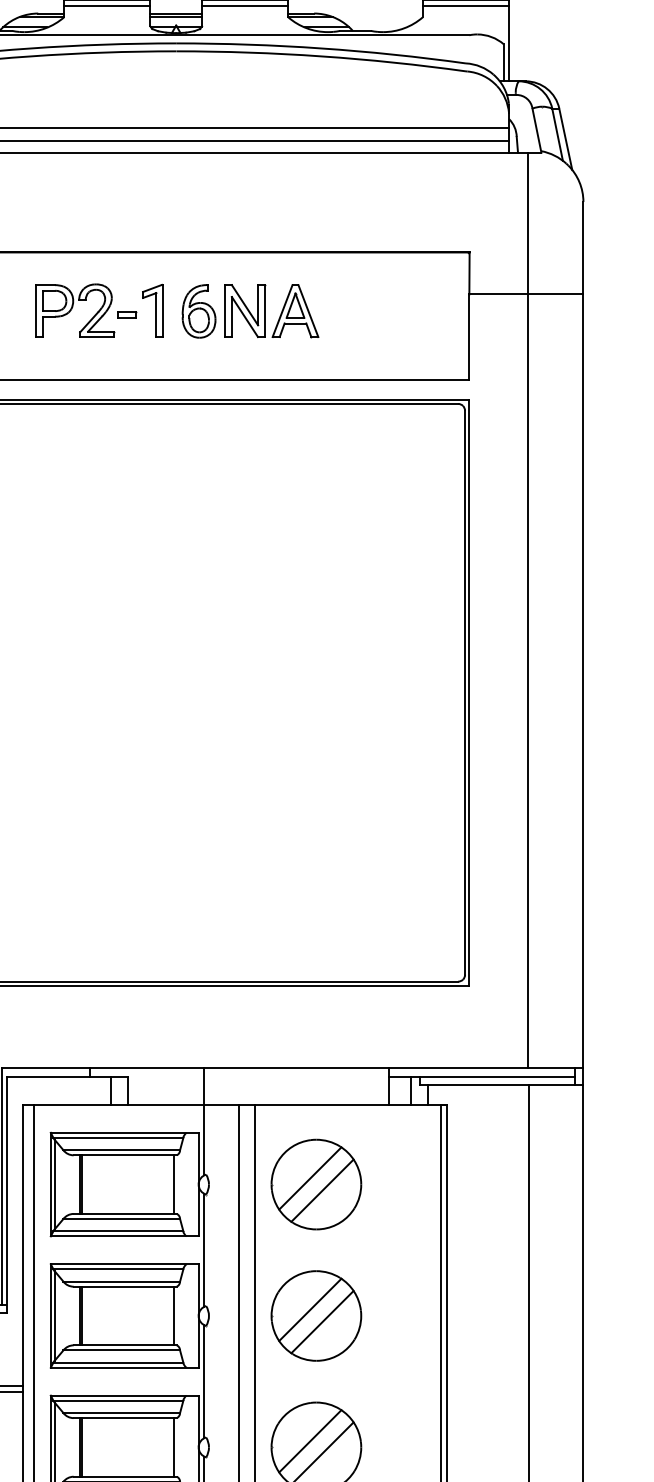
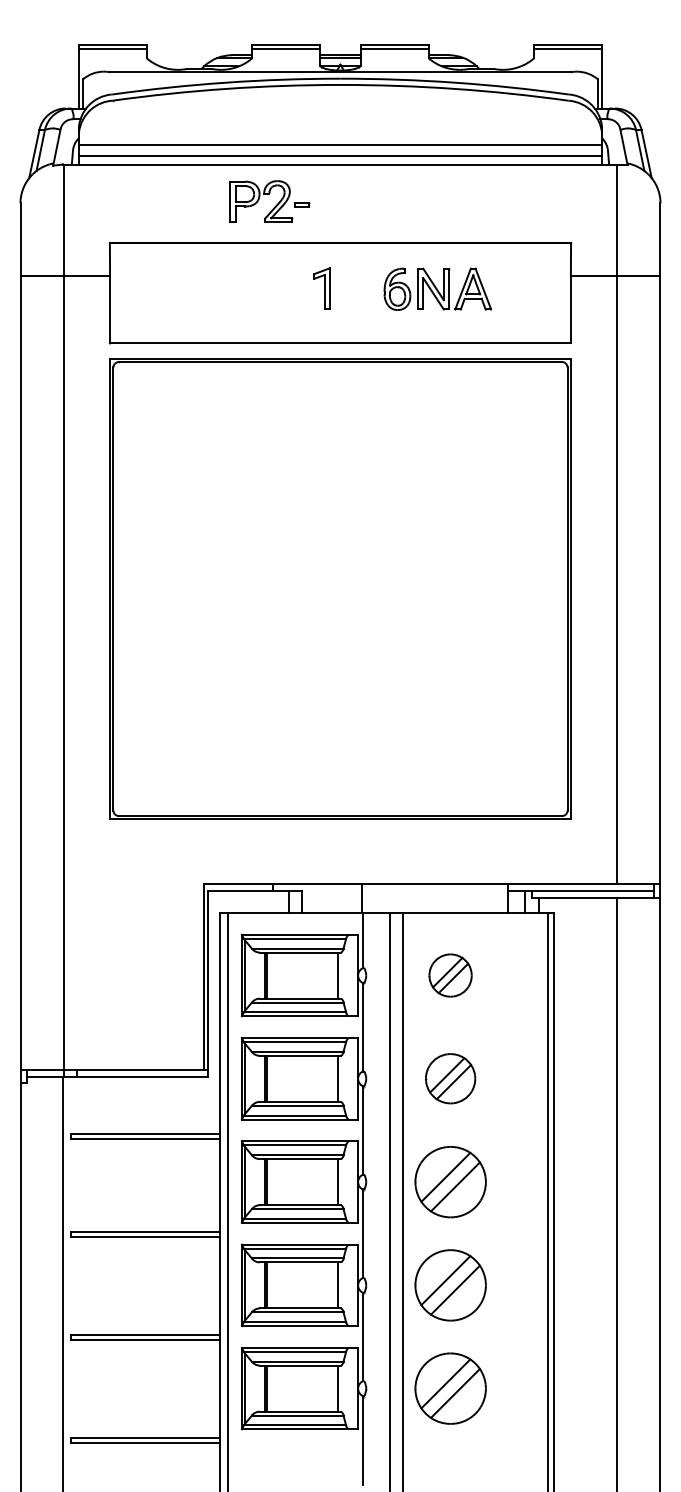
part: (85, 301) -> (269, 194), moved
part: (250, 310) -> (437, 288), moved
part: (316, 1184) -> (450, 975), size x0.6
part: (316, 1315) -> (450, 1078), size x0.7

